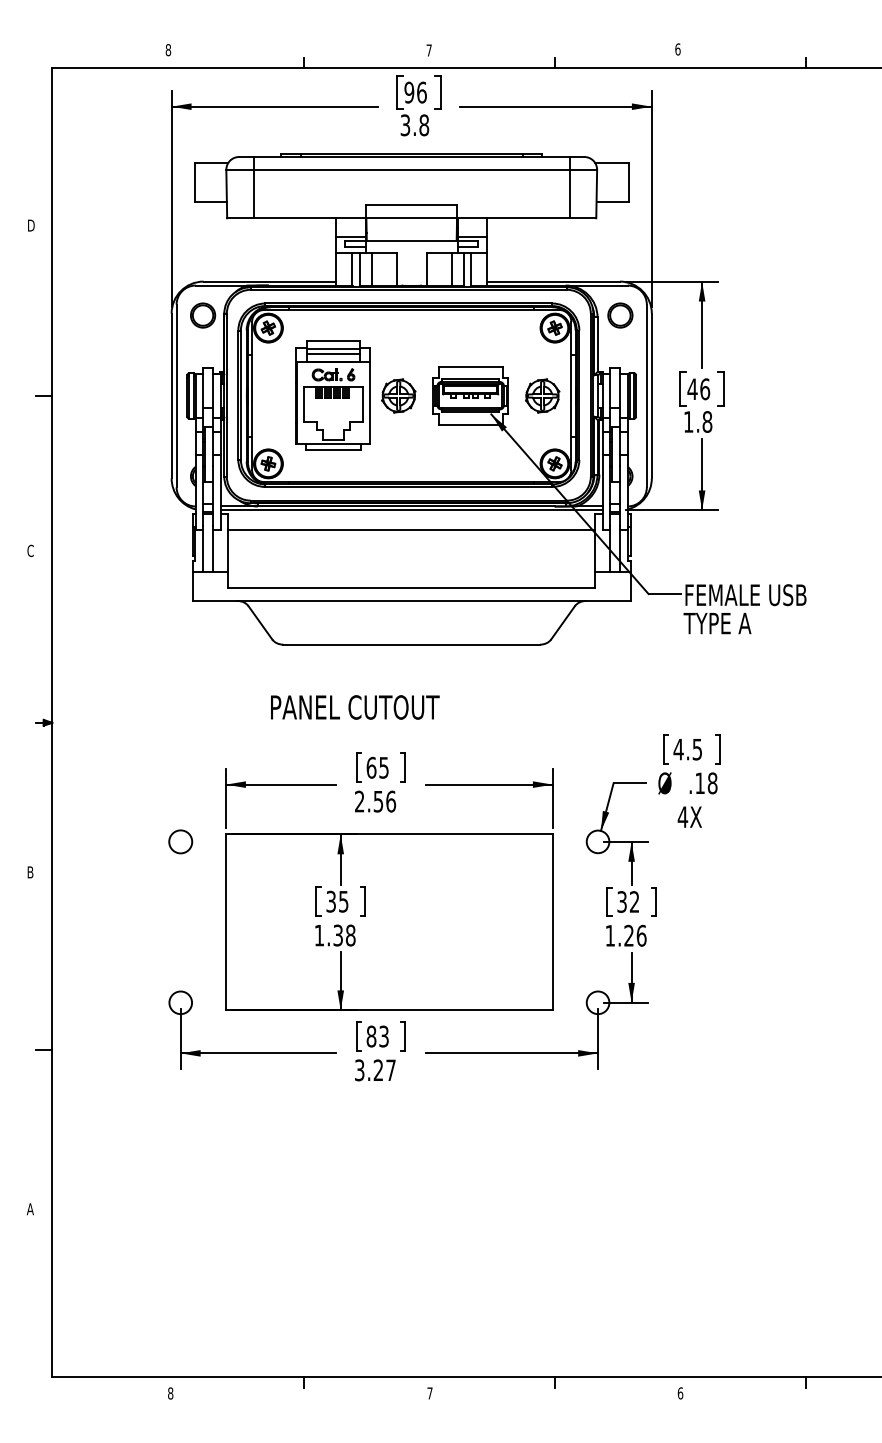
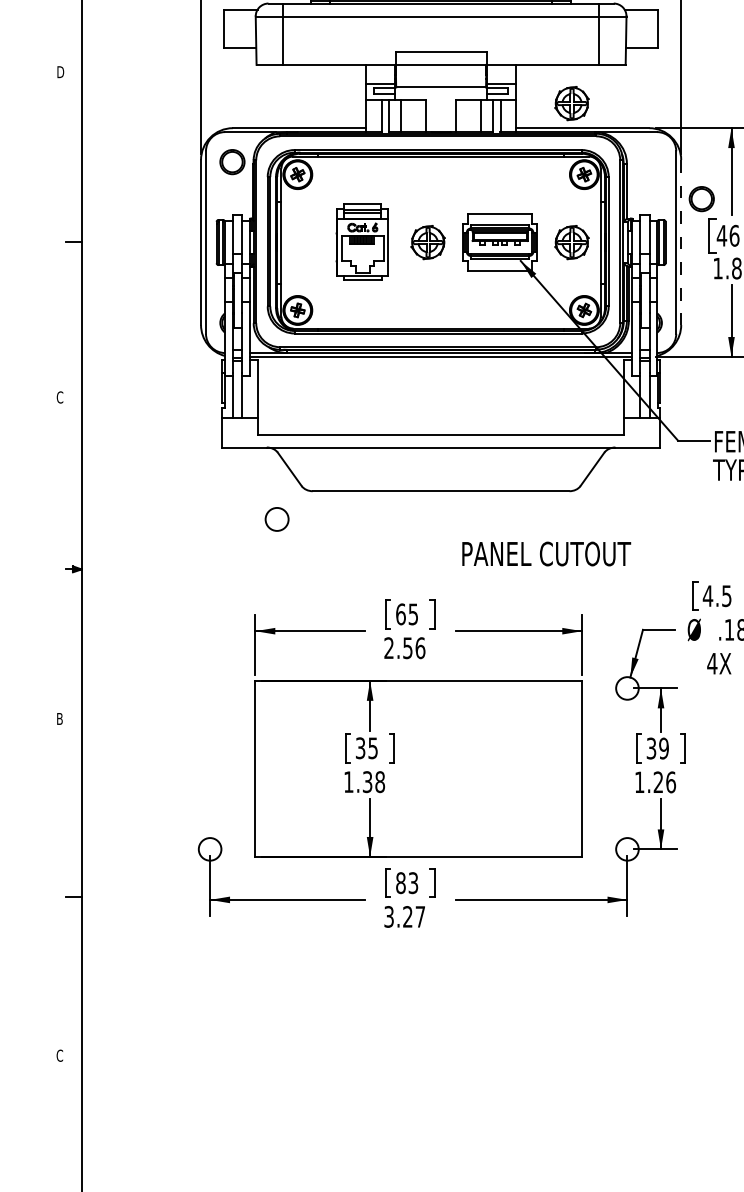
part: (542, 256) -> (571, 103), added
part: (620, 315) -> (701, 199), moved
part: (332, 395) -> (361, 242), size x0.7
line: (651, 396) -> (680, 243), solid -> dashed
line: (411, 530) -> (440, 377), removed
text: (355, 707) -> (546, 554), moved
circle: (180, 841) -> (276, 519), moved
text: (634, 901) -> (663, 748), 32 -> 39
text: (29, 1209) -> (58, 1056), A -> C

